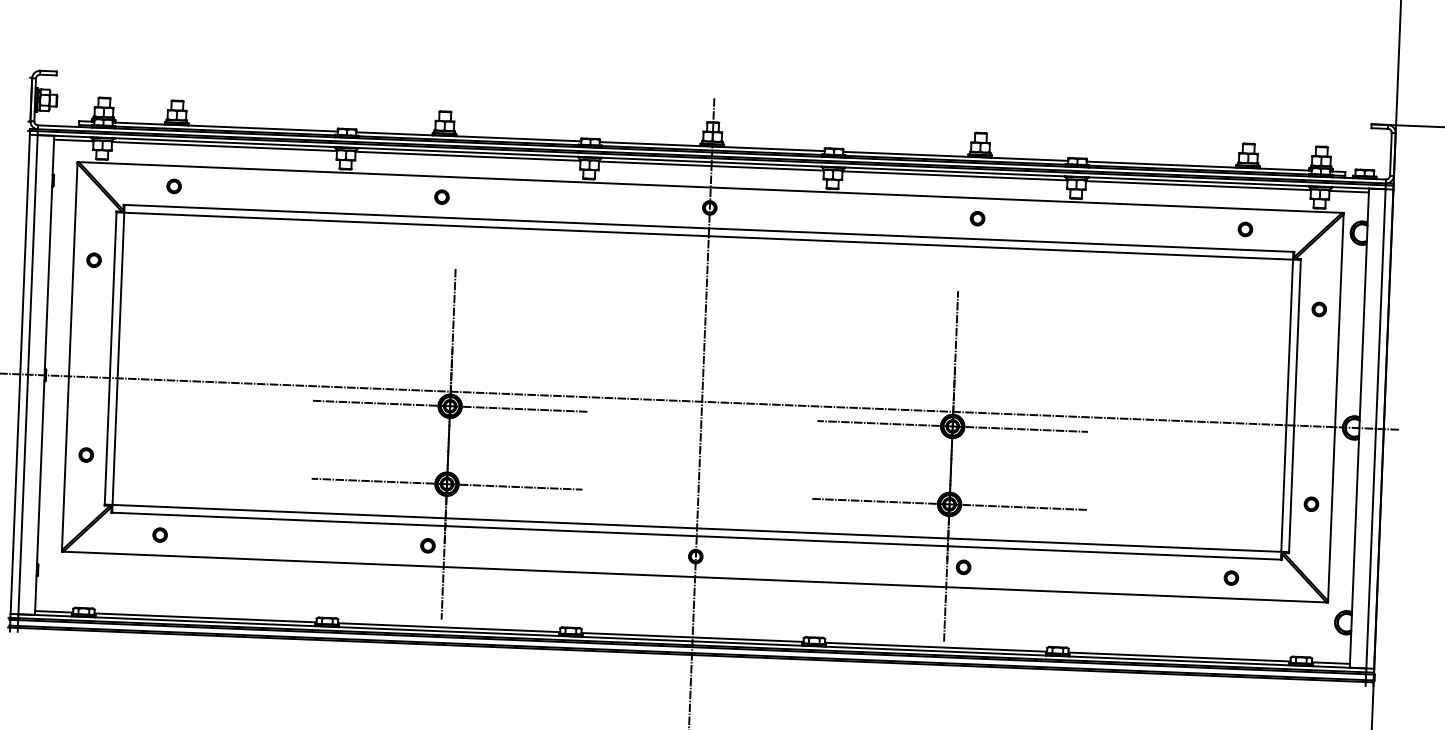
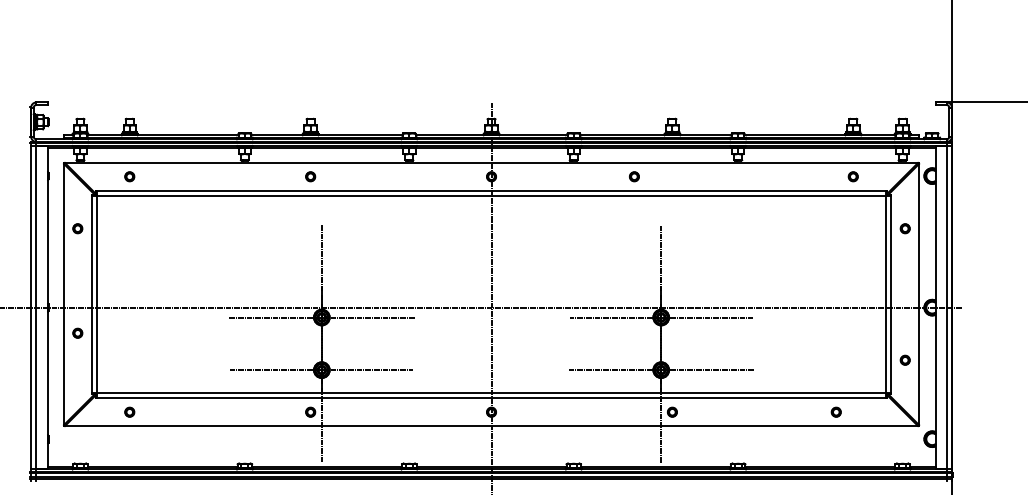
part: (977, 218) -> (634, 176), moved
part: (85, 453) -> (77, 332), moved
part: (1230, 576) -> (835, 411), moved

